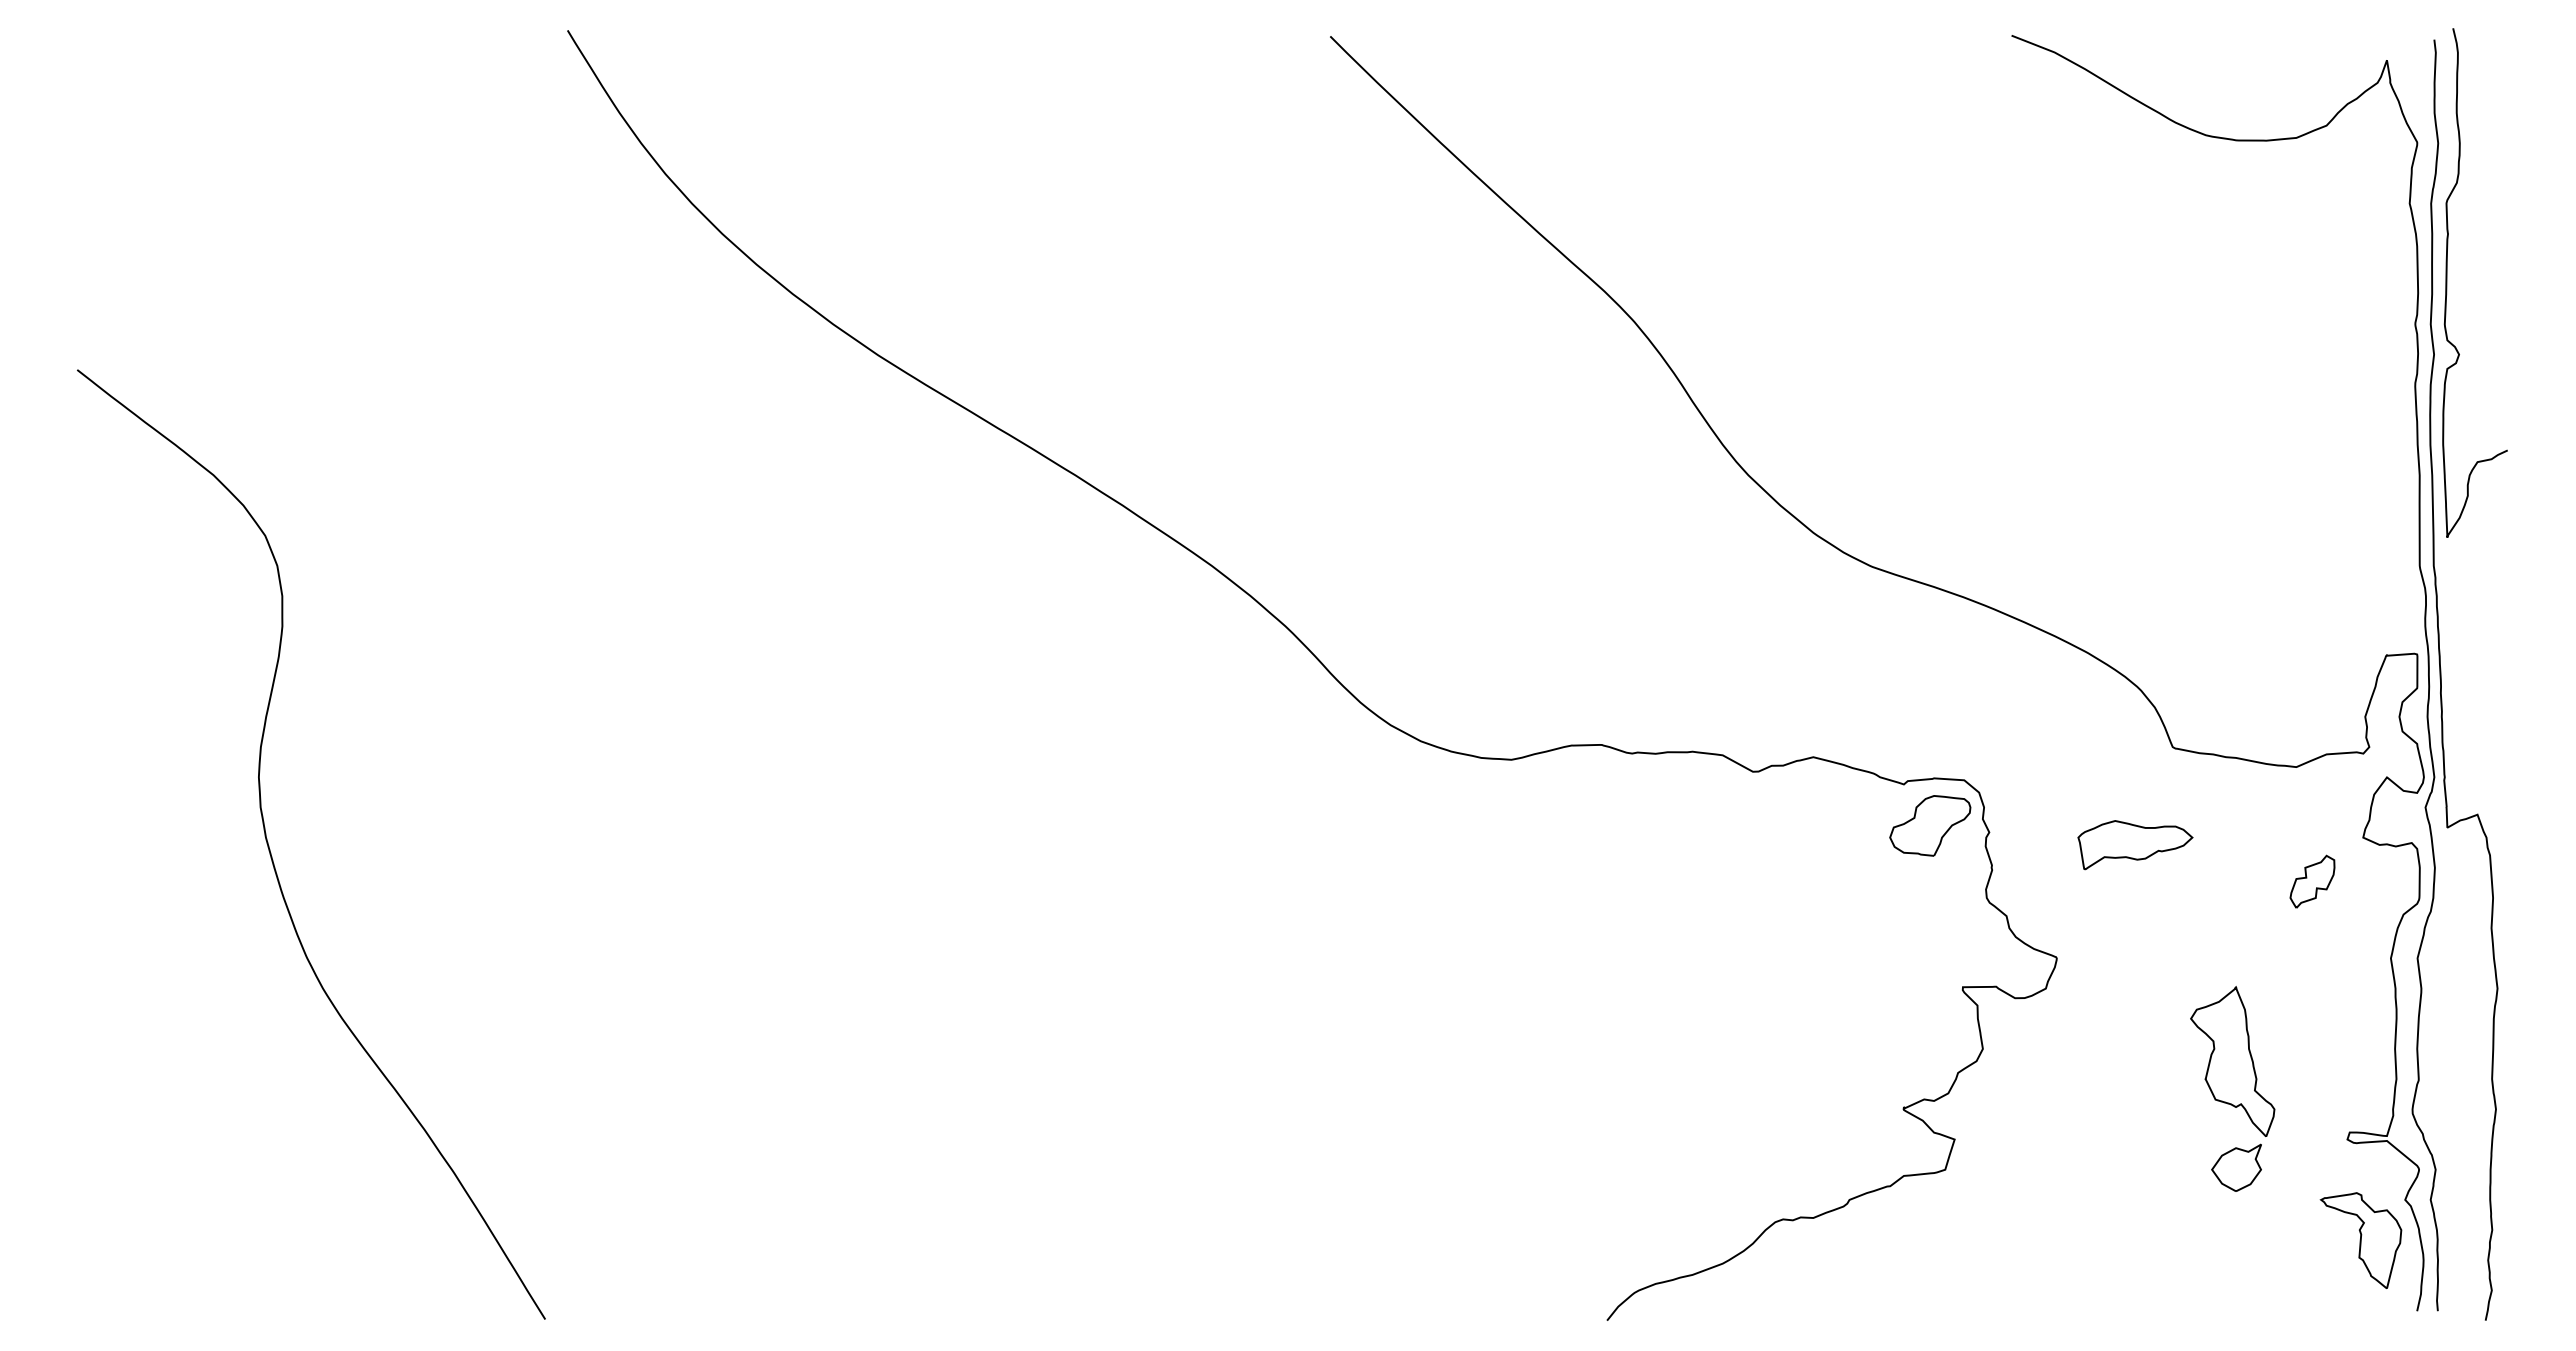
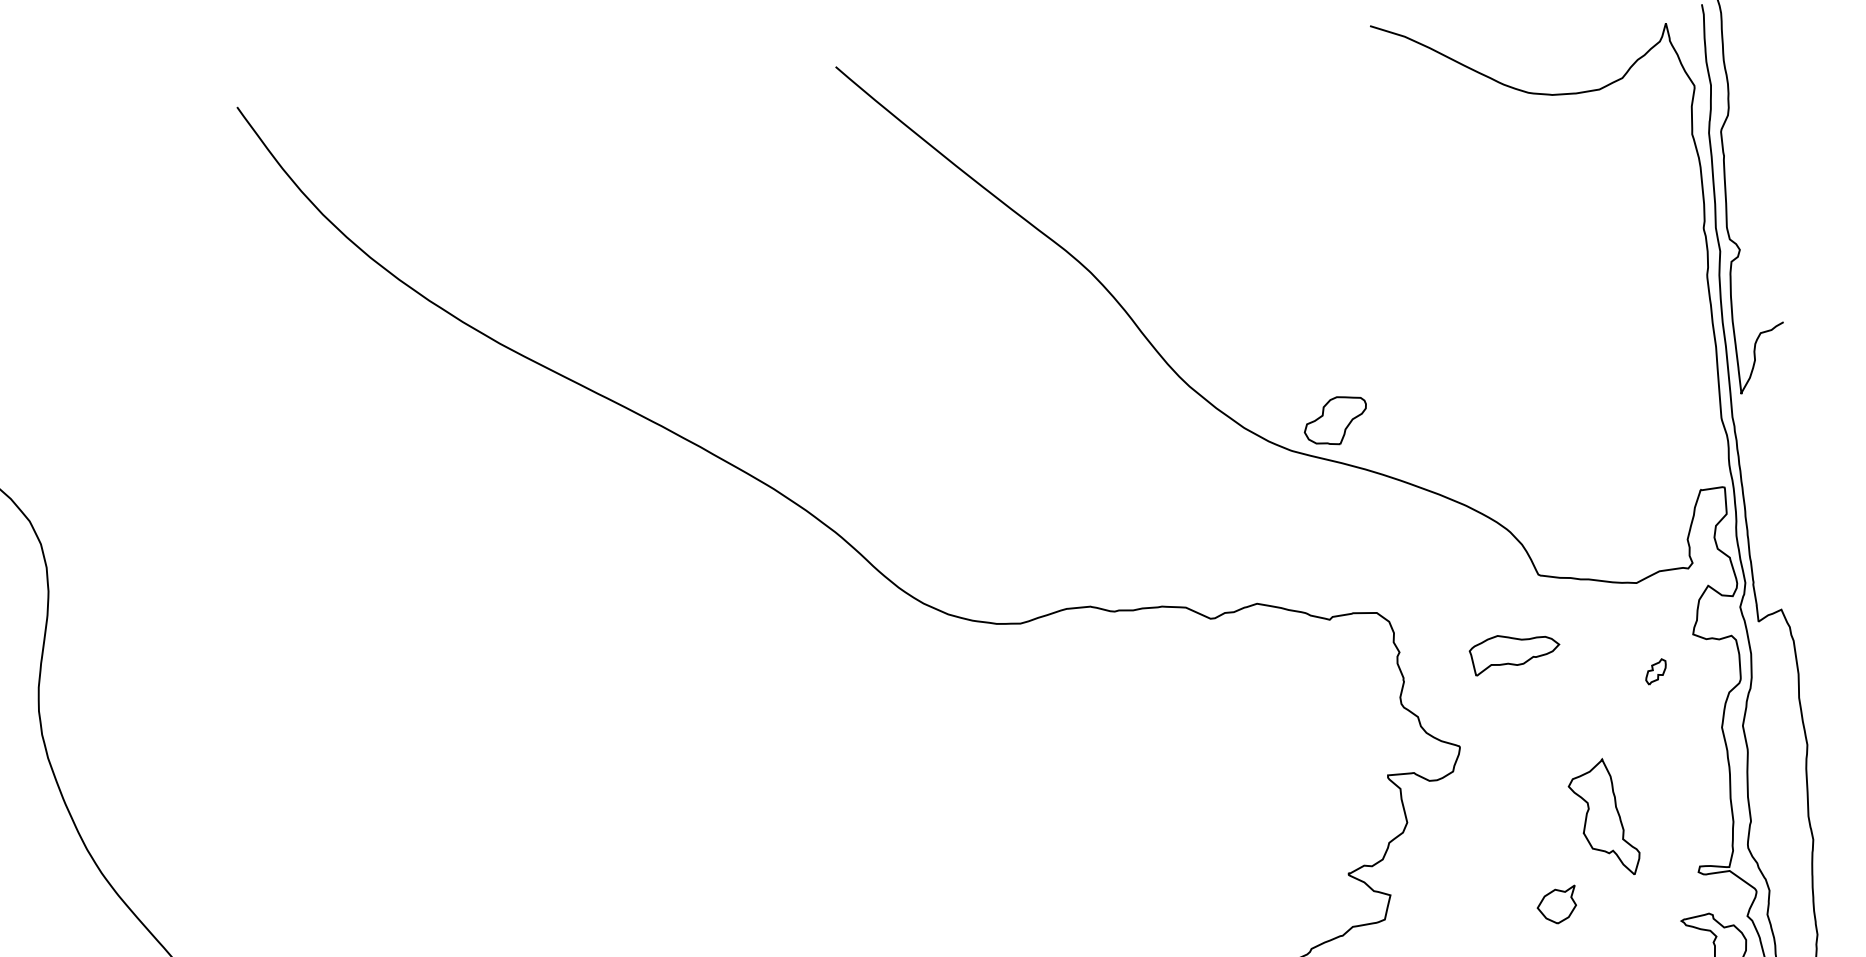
part: (1930, 825) -> (1335, 420), moved
part: (2312, 881) -> (1655, 671), size x0.6
part: (2236, 1167) -> (1556, 904), moved

